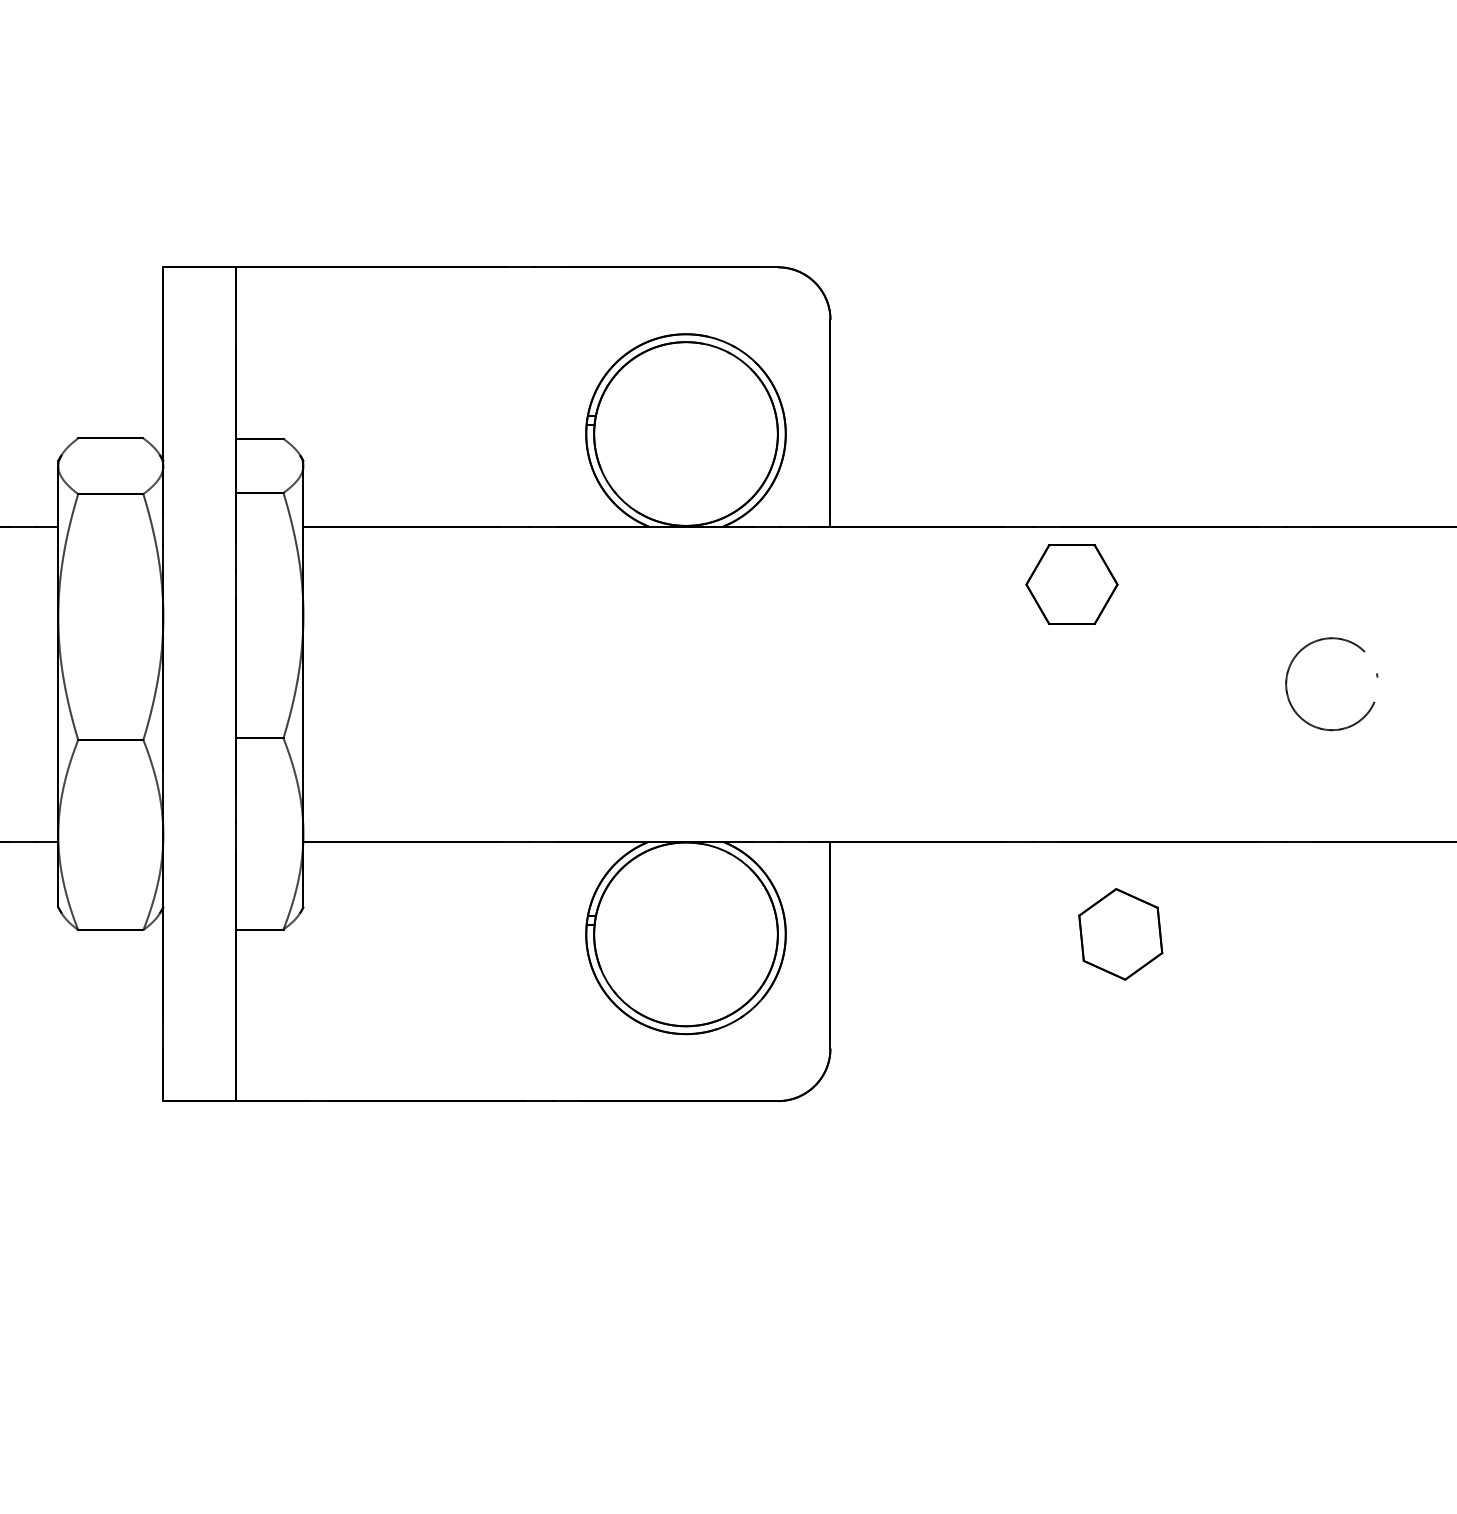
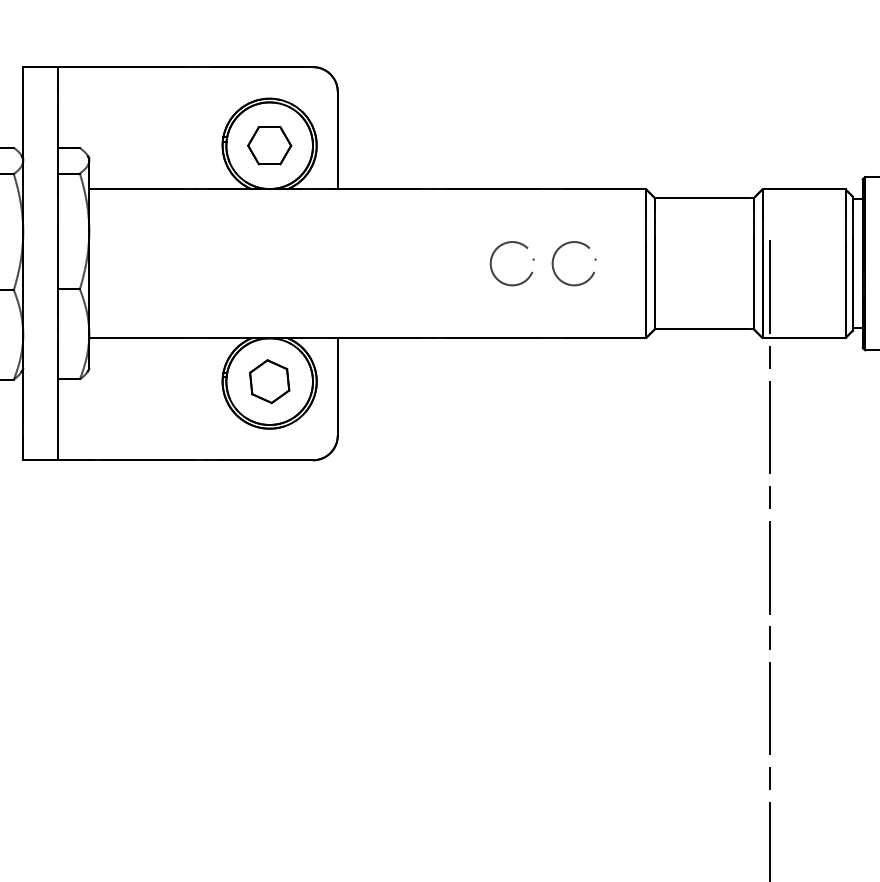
part: (1071, 584) -> (269, 145), moved
part: (1158, 675) -> (492, 259), added
part: (1120, 934) -> (269, 381), moved

